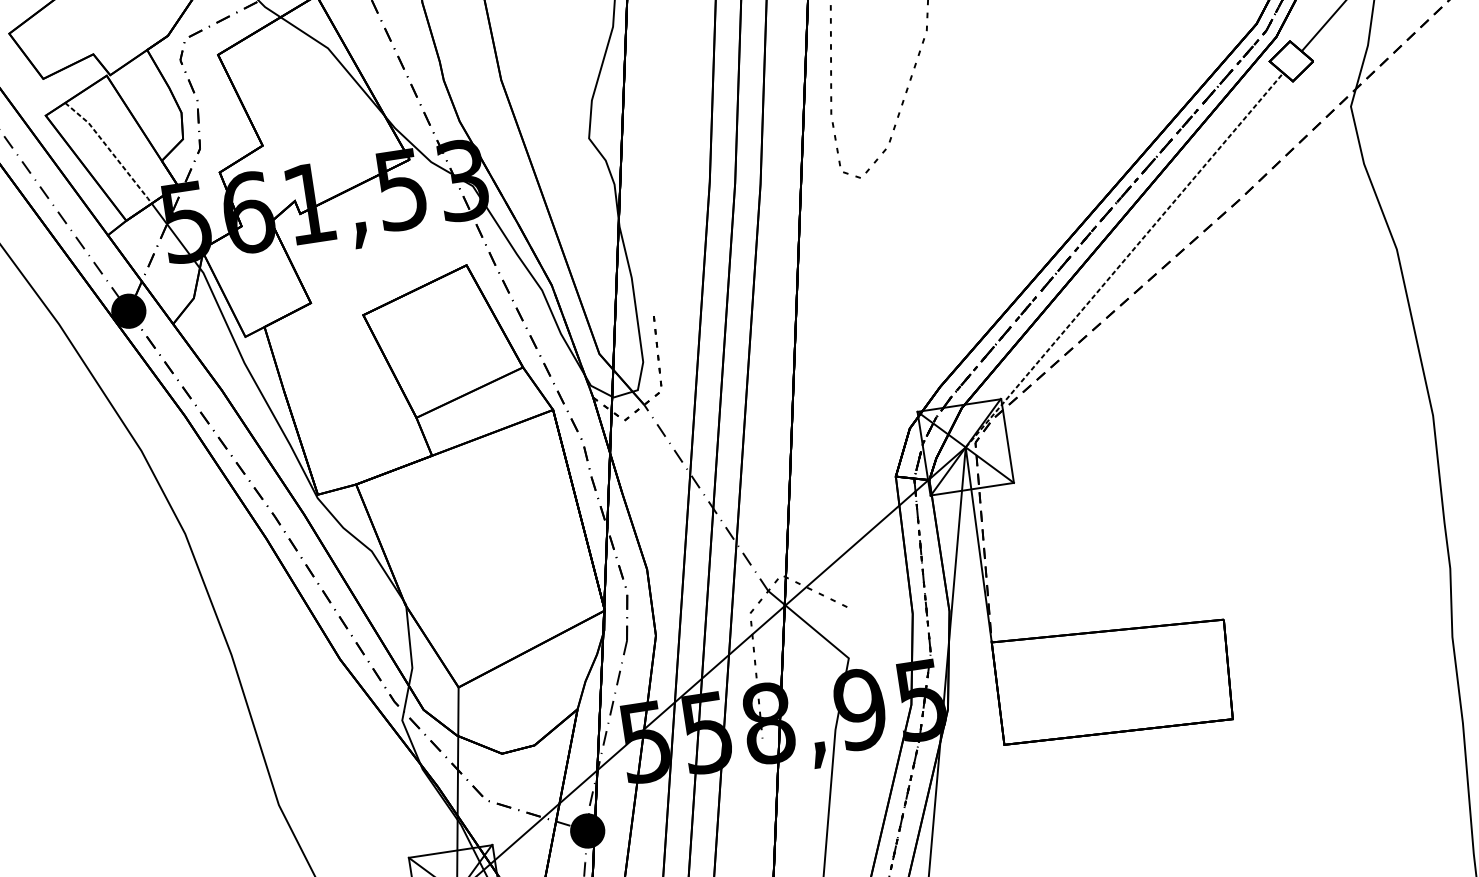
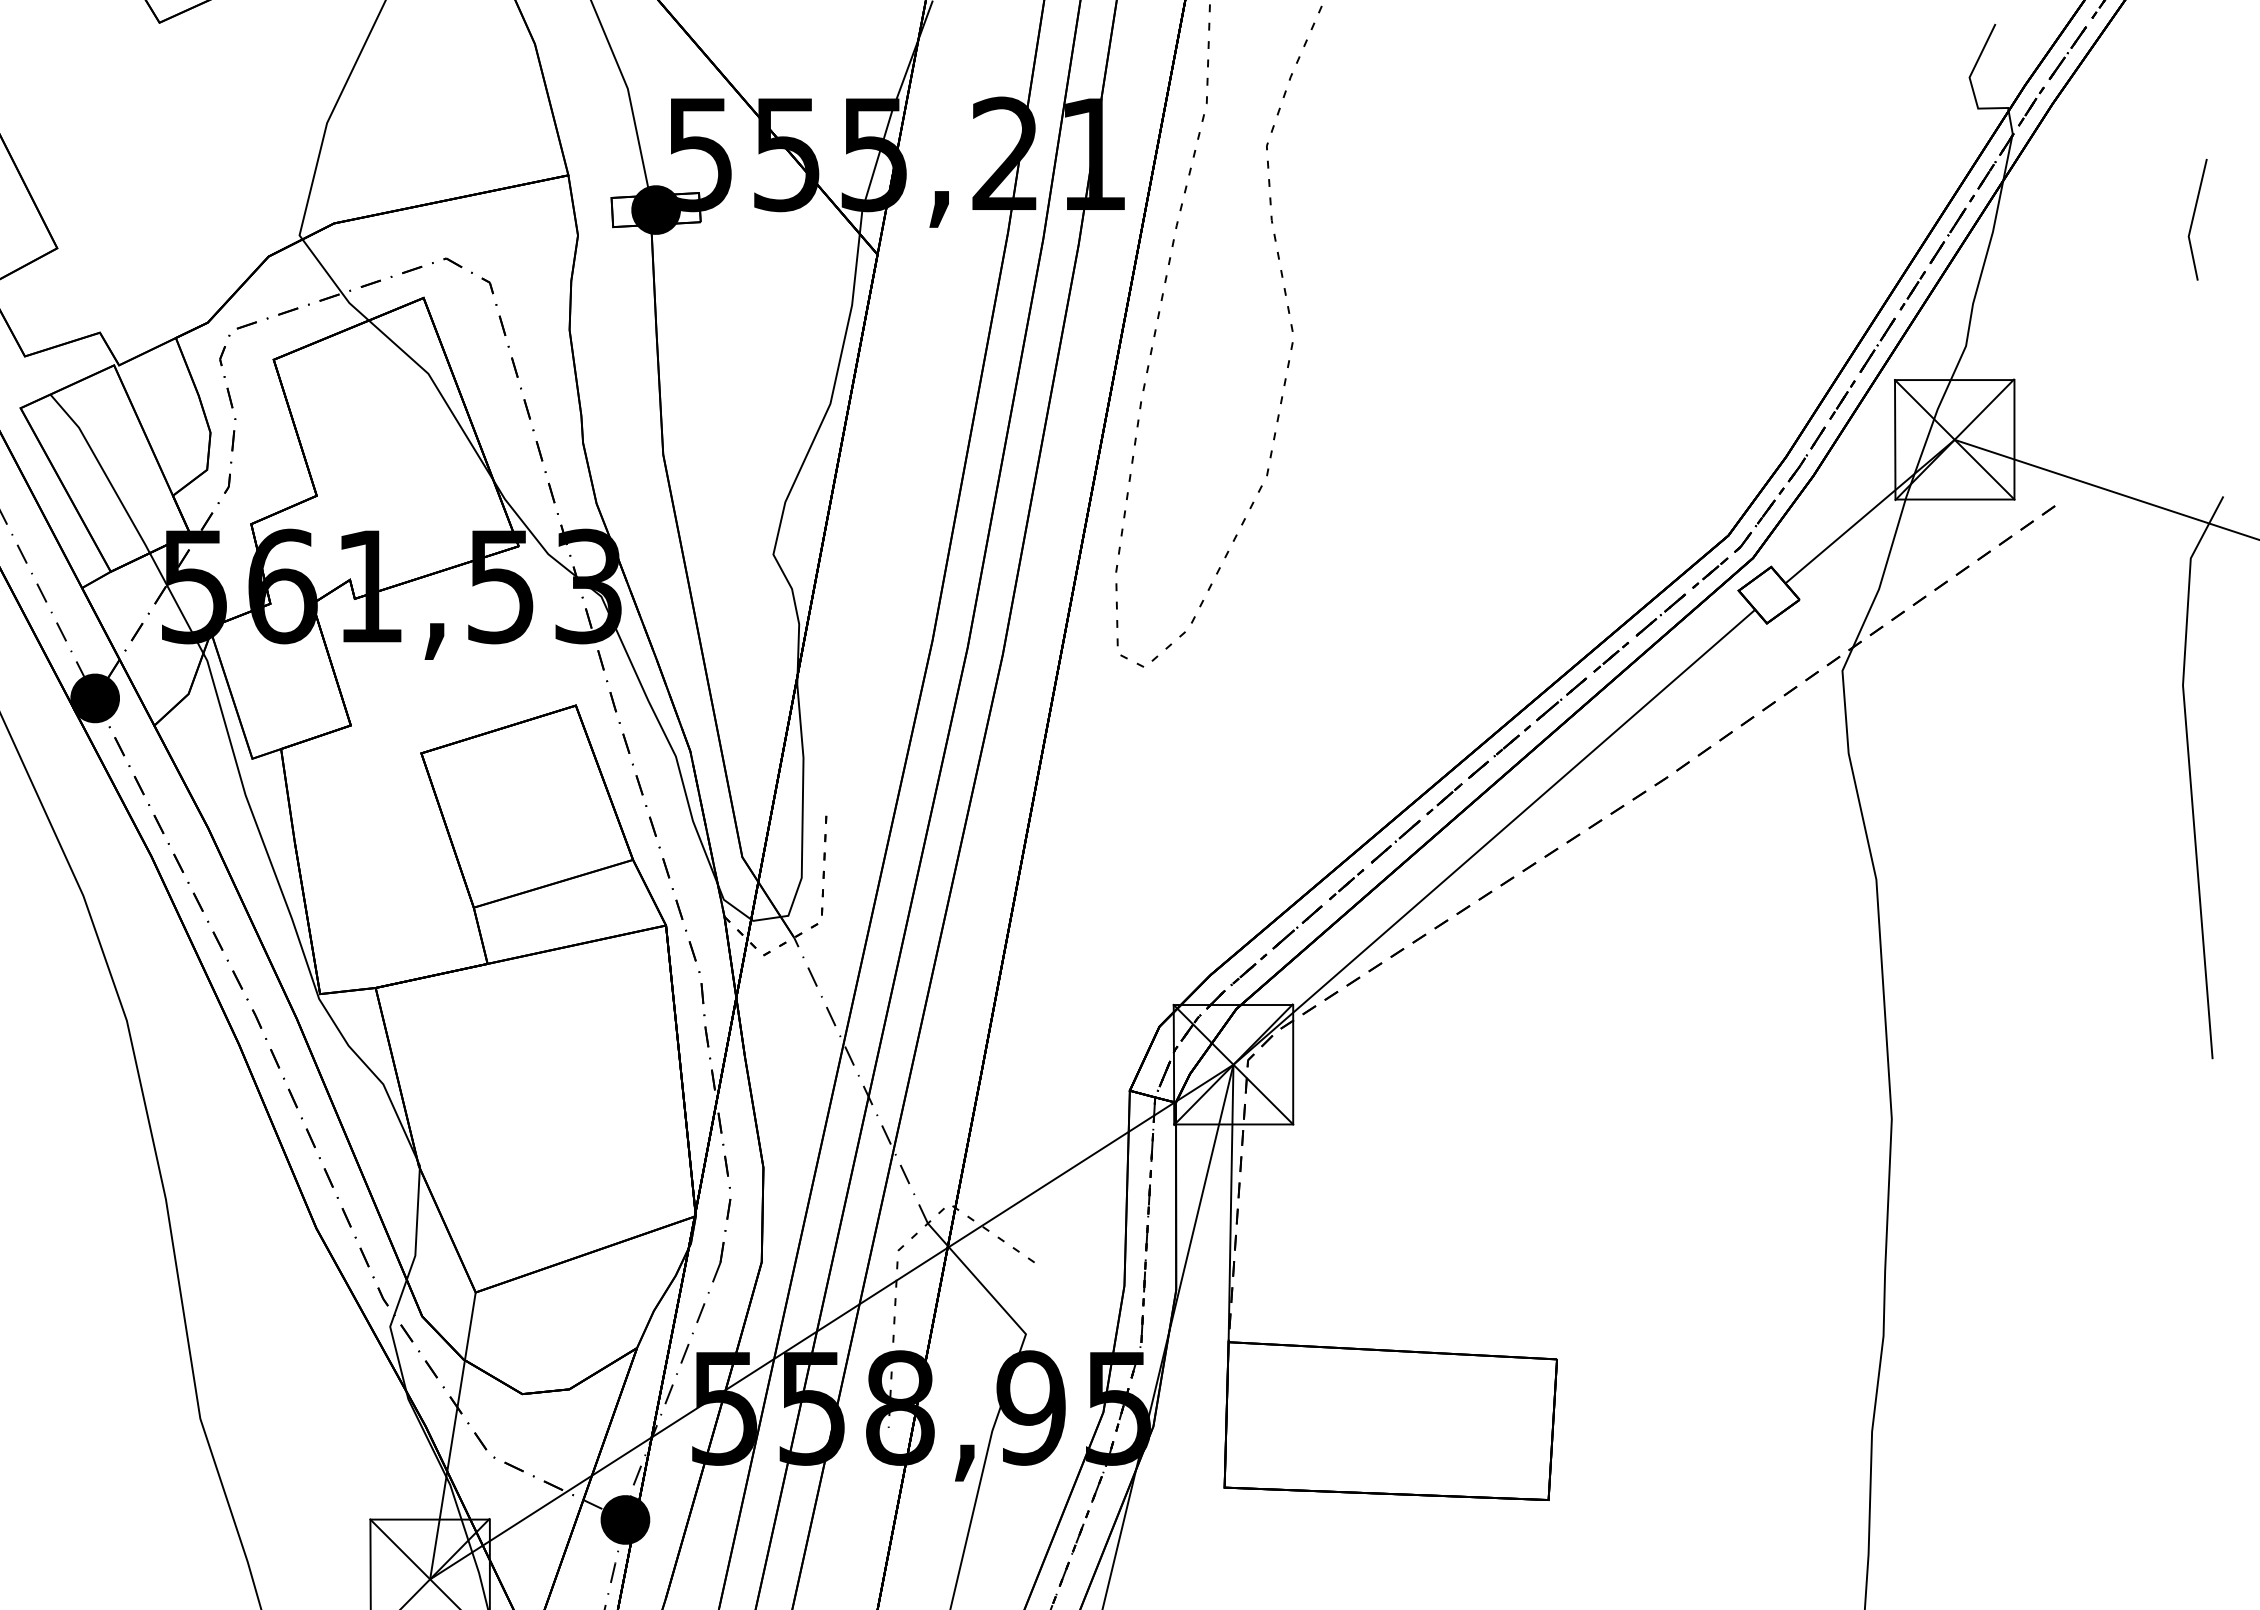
line: (111, 151) -> (104, 472), dashed -> solid
line: (1124, 259) -> (1494, 836), dashed -> solid

